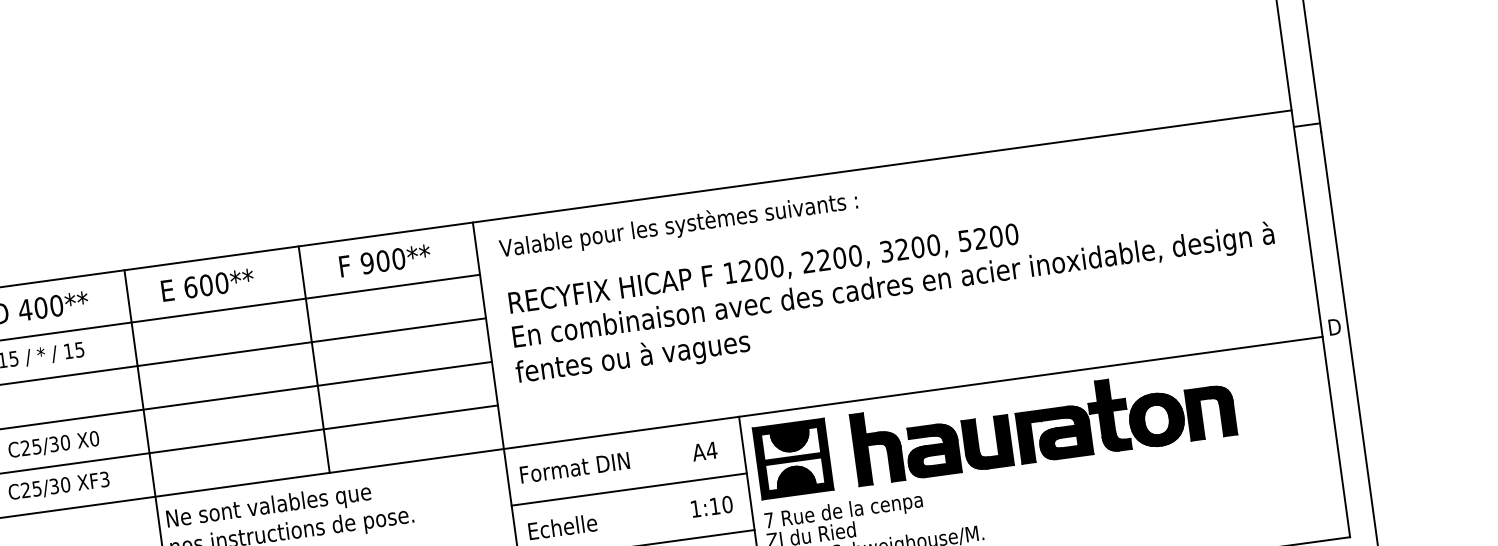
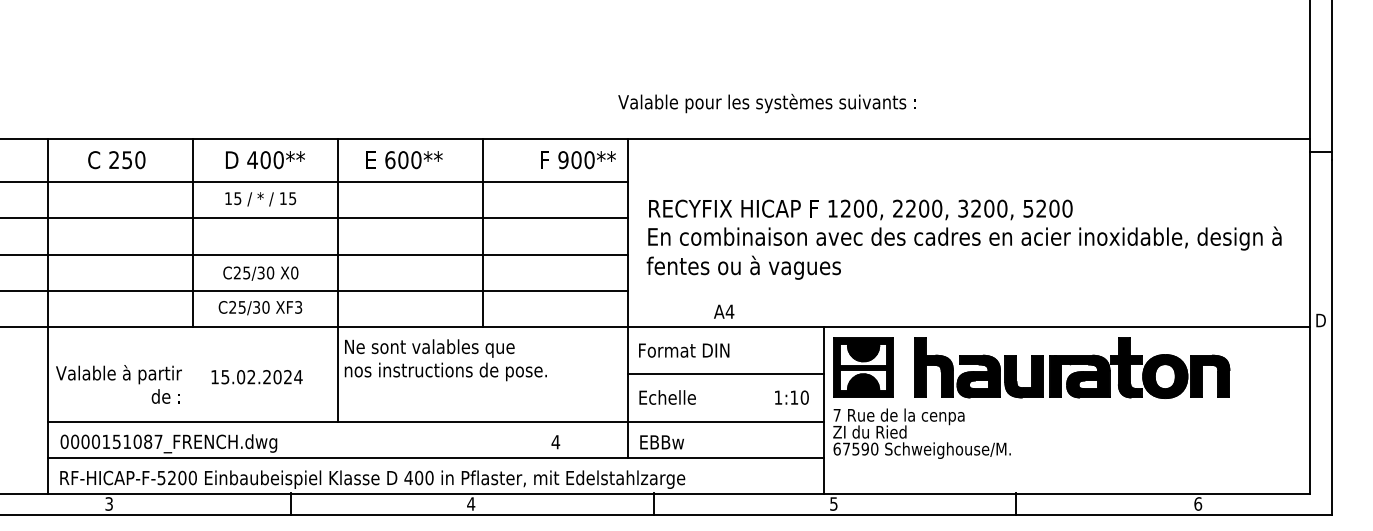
text: (677, 226) -> (766, 103), moved
text: (385, 261) -> (578, 160), moved
text: (705, 451) -> (724, 311), moved

